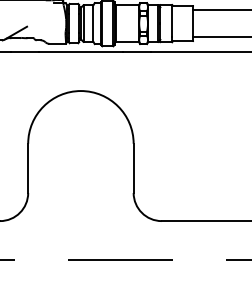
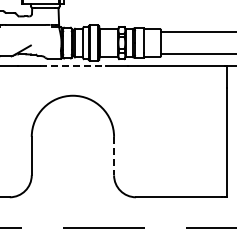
line: (80, 52) -> (72, 65), solid -> dashed
line: (134, 168) -> (114, 156), solid -> dashed

